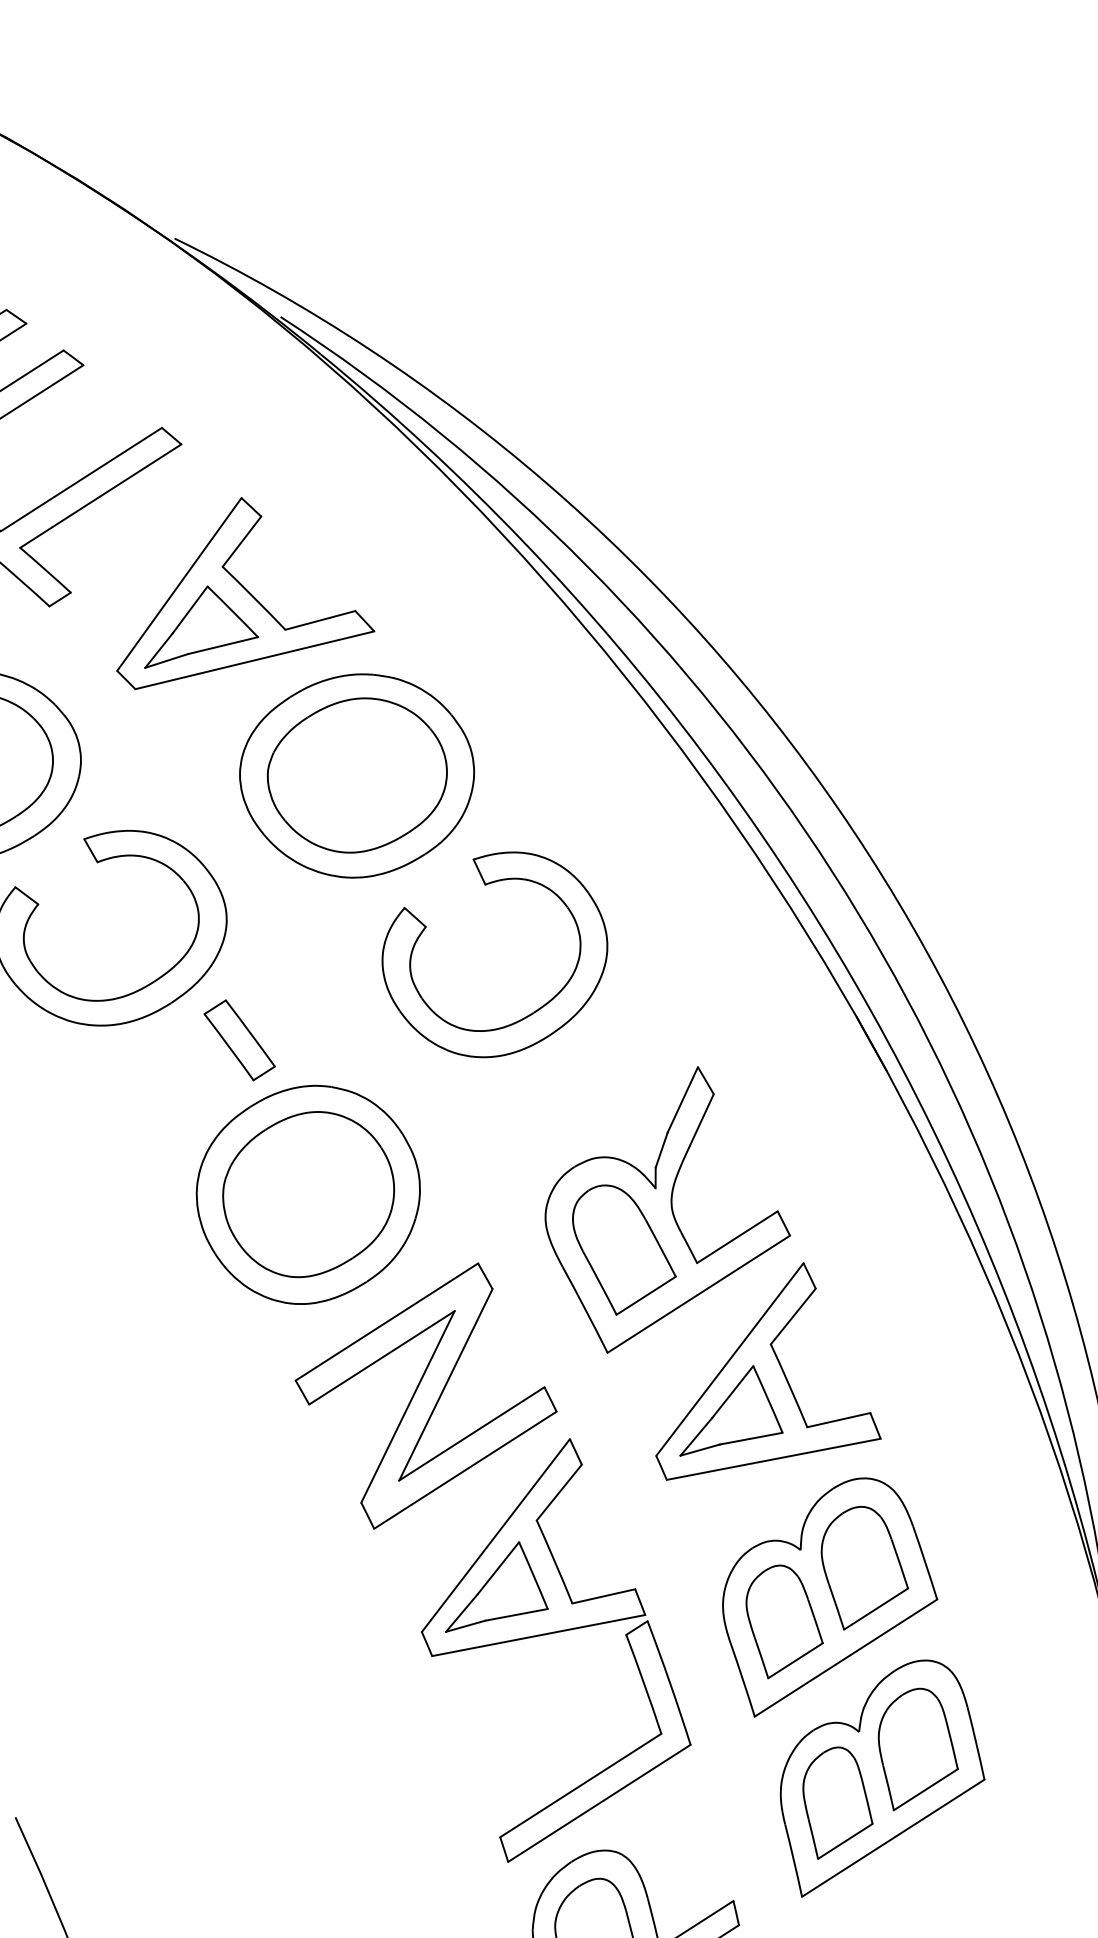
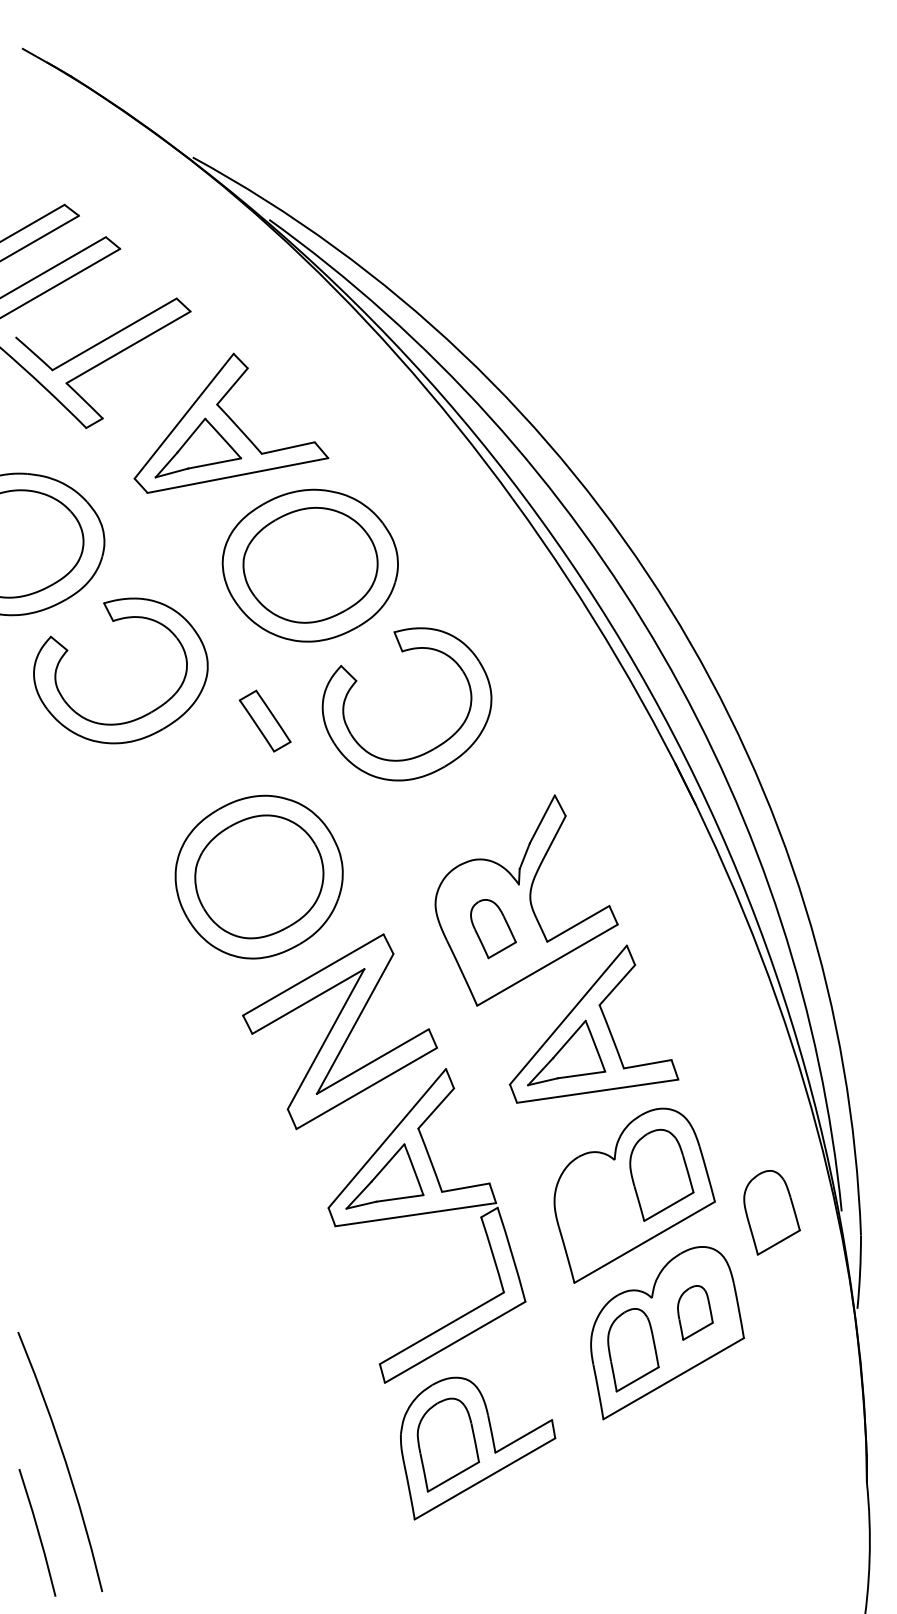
part: (238, 1039) -> (264, 720), moved
part: (624, 1248) -> (493, 928), size x0.6
part: (783, 1621) -> (771, 1212), moved
part: (918, 1748) -> (695, 1312), size x0.6

